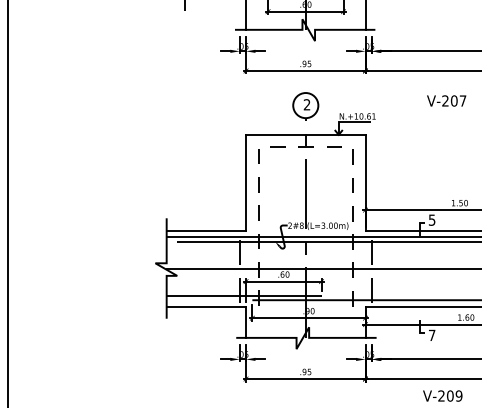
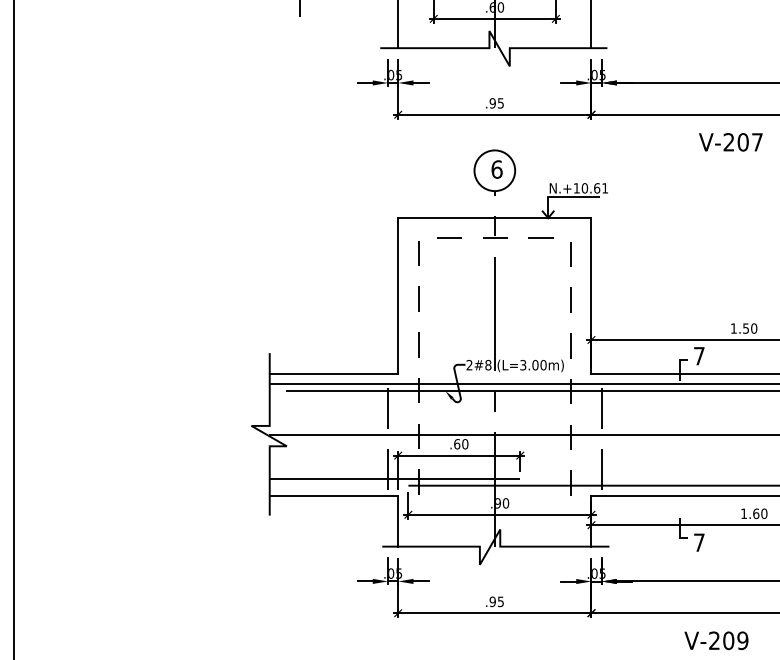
text: (446, 100) -> (730, 141), moved
text: (306, 104) -> (495, 168), 2 -> 6
text: (431, 219) -> (698, 355), 5 -> 7

